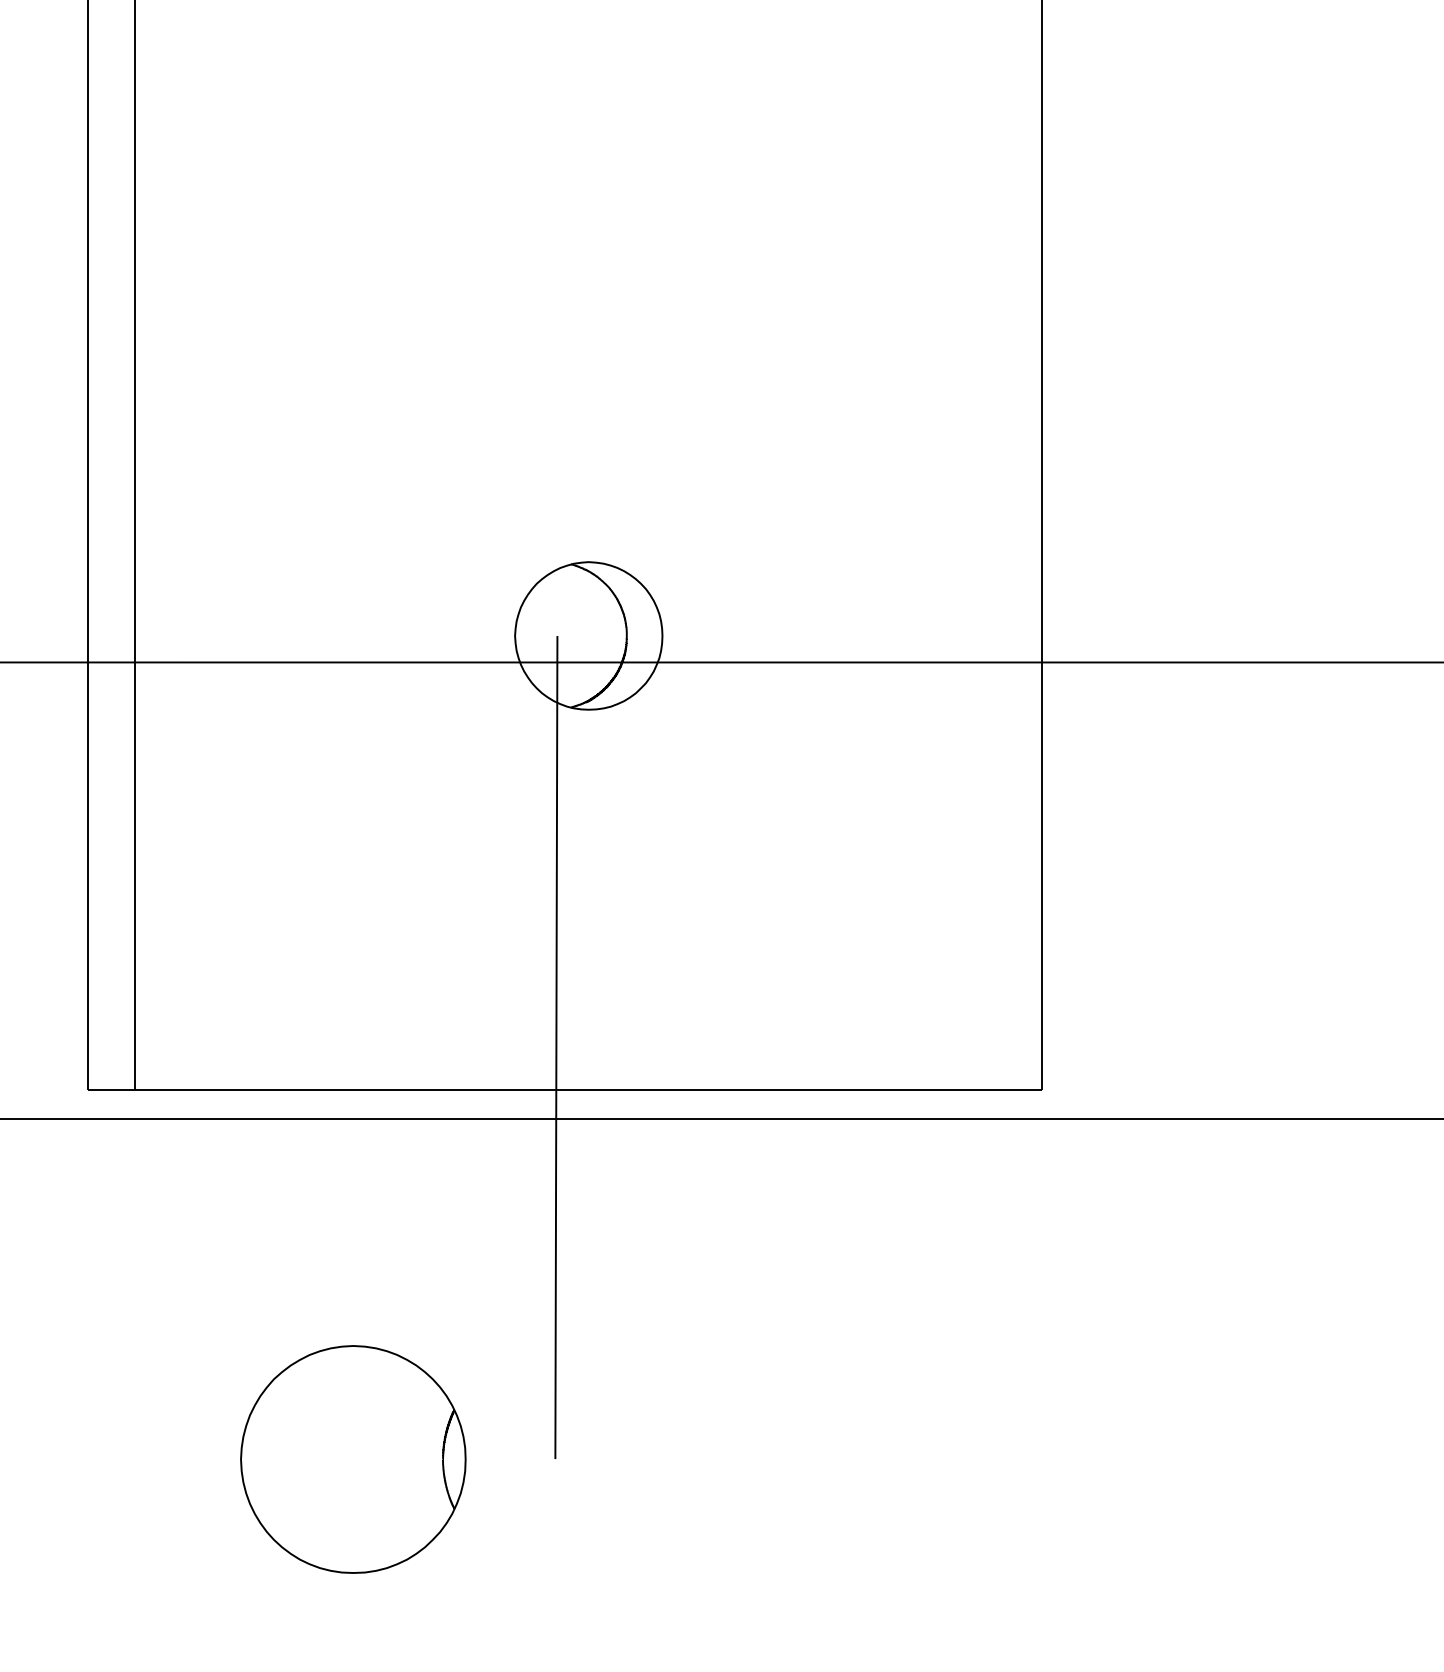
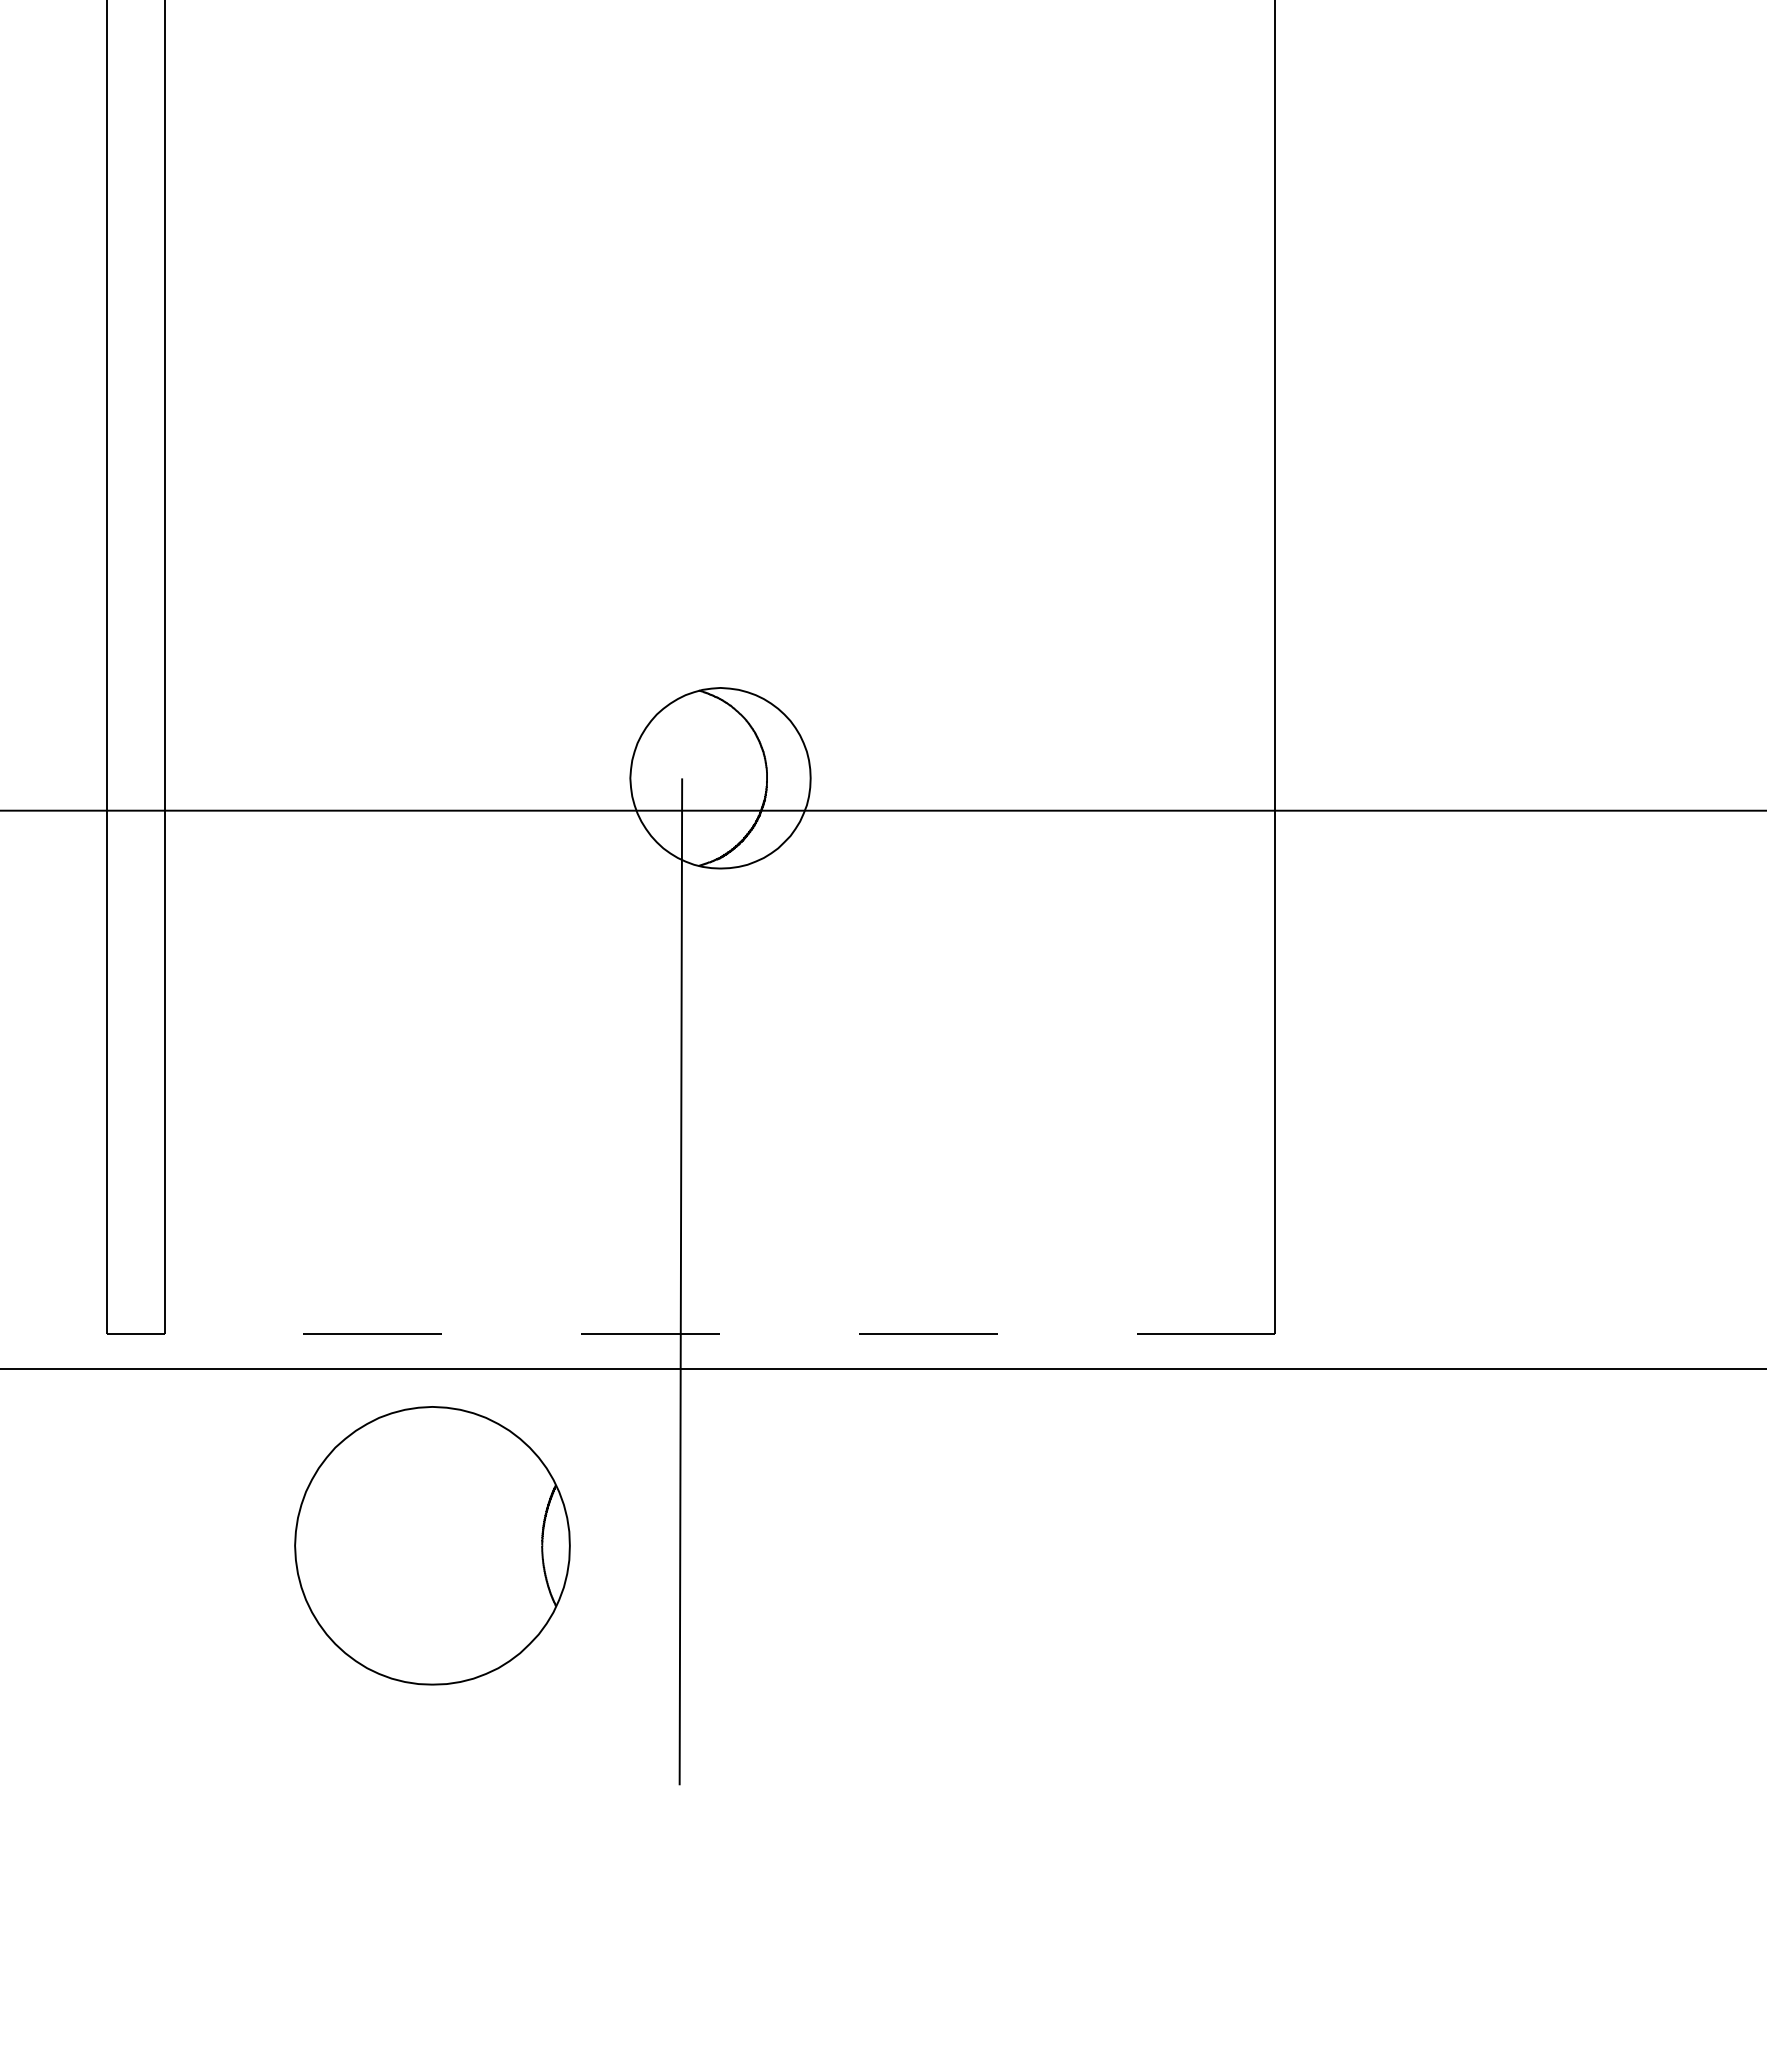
line: (588, 1090) -> (720, 1334), solid -> dashed
part: (353, 1459) -> (432, 1545), moved

